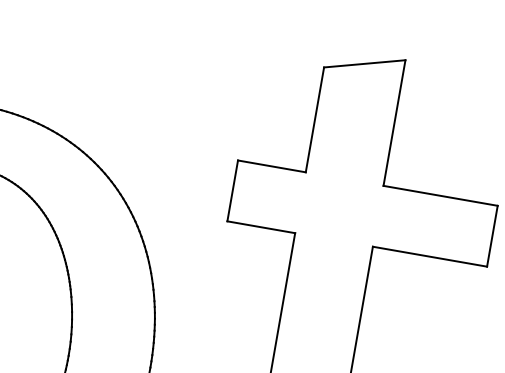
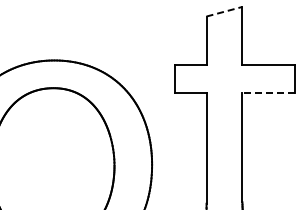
line: (364, 63) -> (224, 11), solid -> dashed
line: (429, 257) -> (268, 93), solid -> dashed

